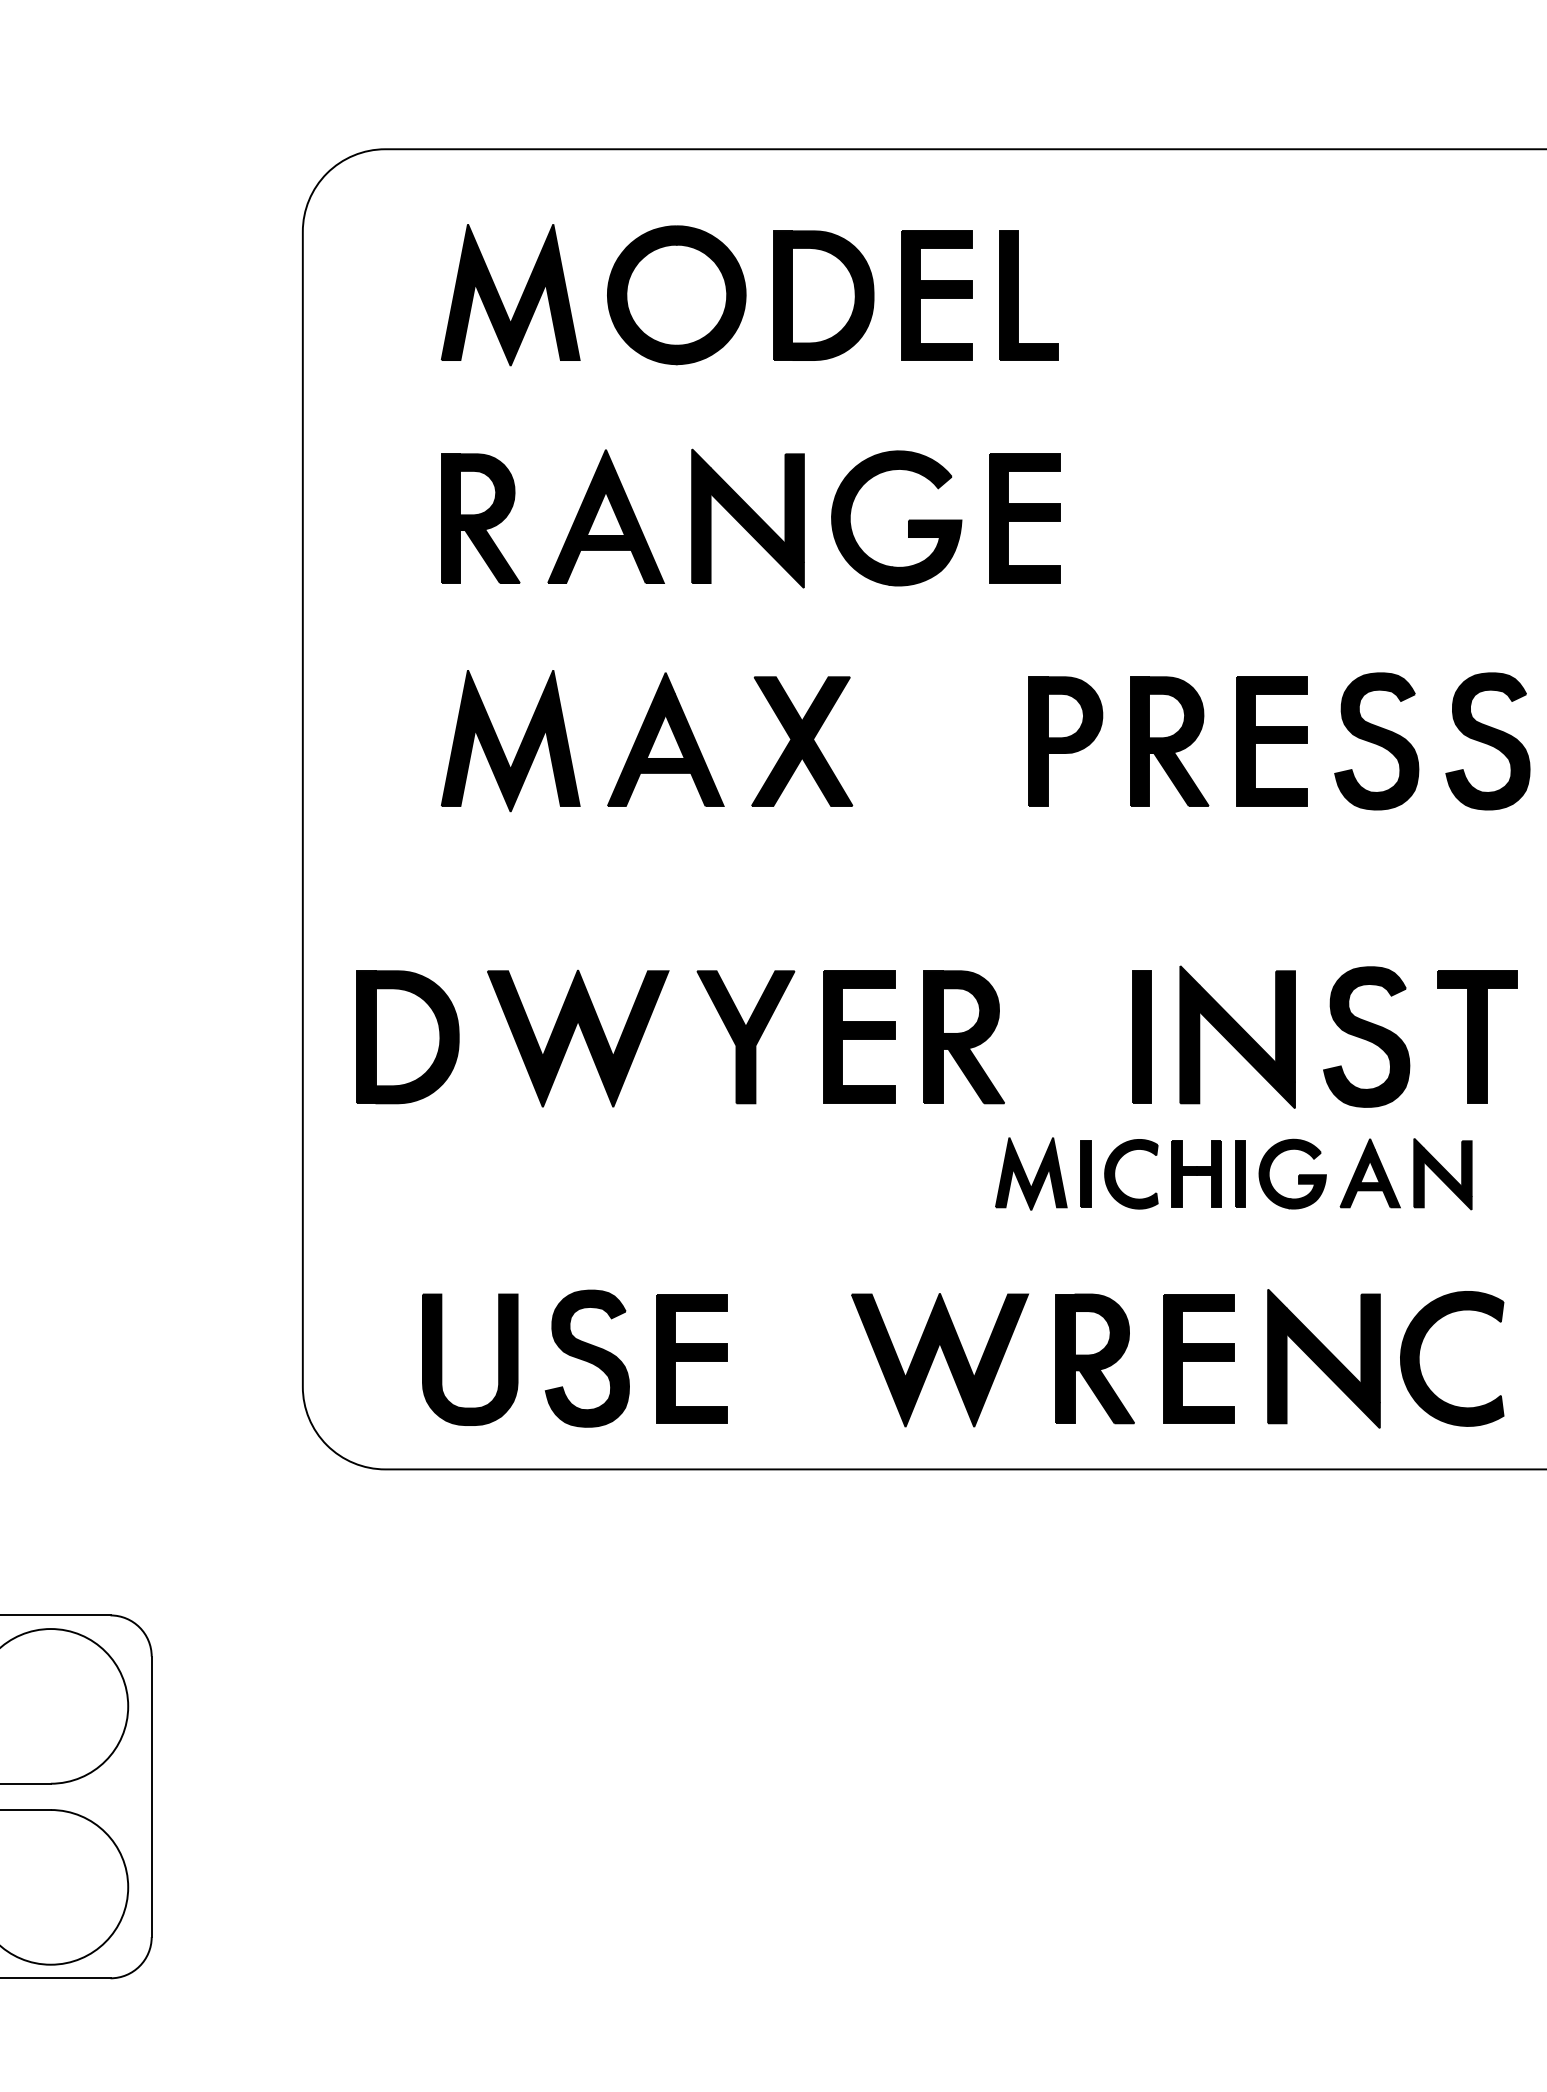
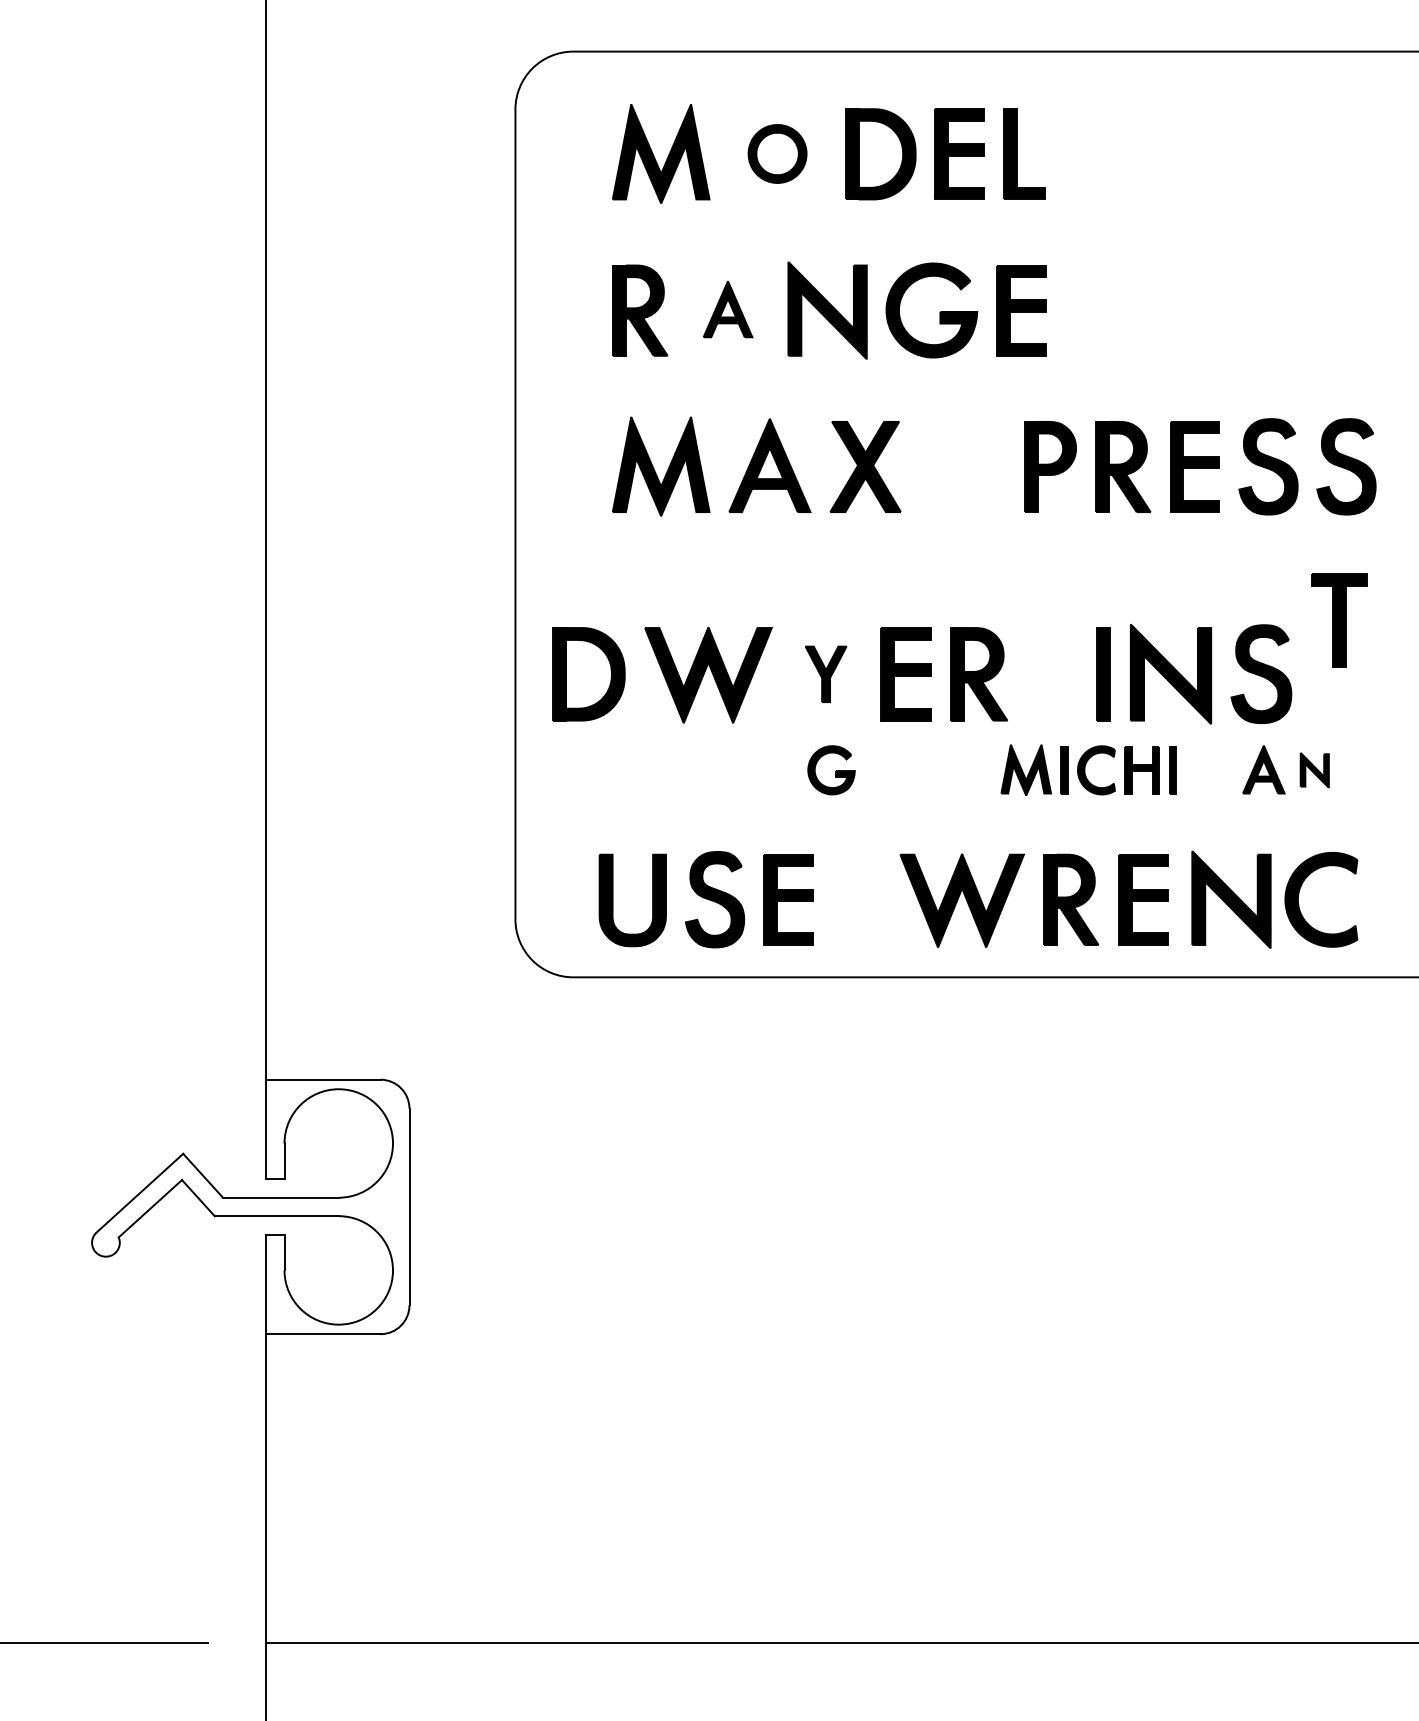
part: (676, 294) -> (777, 153), size x0.6
part: (605, 517) -> (727, 309), size x0.6
part: (745, 1037) -> (825, 674), size x0.6
part: (1478, 1037) -> (1339, 620), moved
part: (1292, 1174) -> (831, 770), moved
part: (1442, 1174) -> (1314, 770), size x0.7

